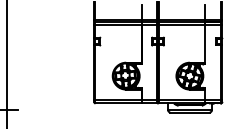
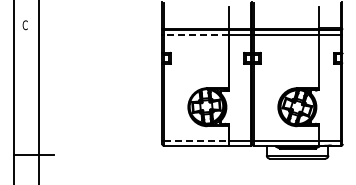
line: (118, 25) -> (196, 35), solid -> dashed
line: (118, 99) -> (196, 140), solid -> dashed

